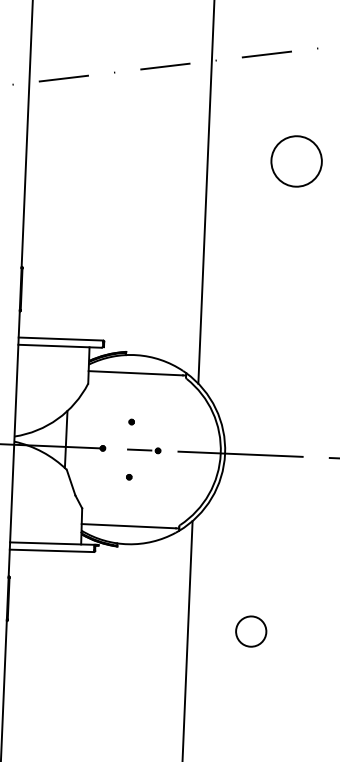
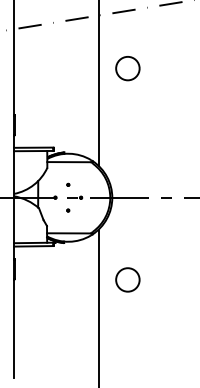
circle: (295, 161) -> (127, 68), moved
circle: (250, 630) -> (127, 279), size x1.67

